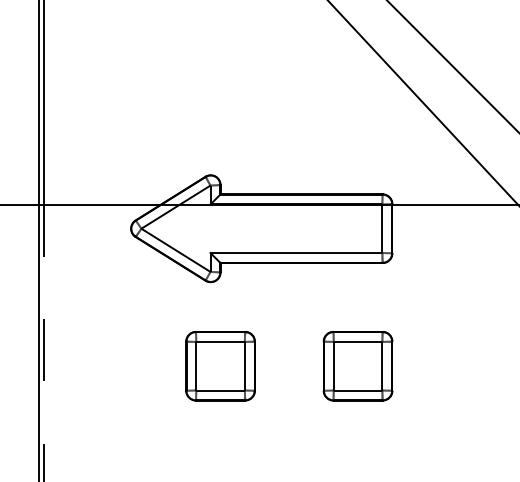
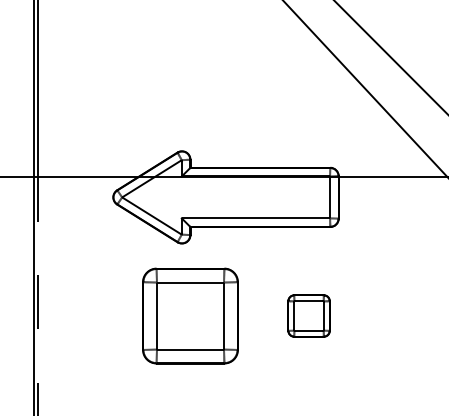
part: (220, 365) -> (190, 315), size x1.6
part: (357, 365) -> (308, 315), size x0.7

